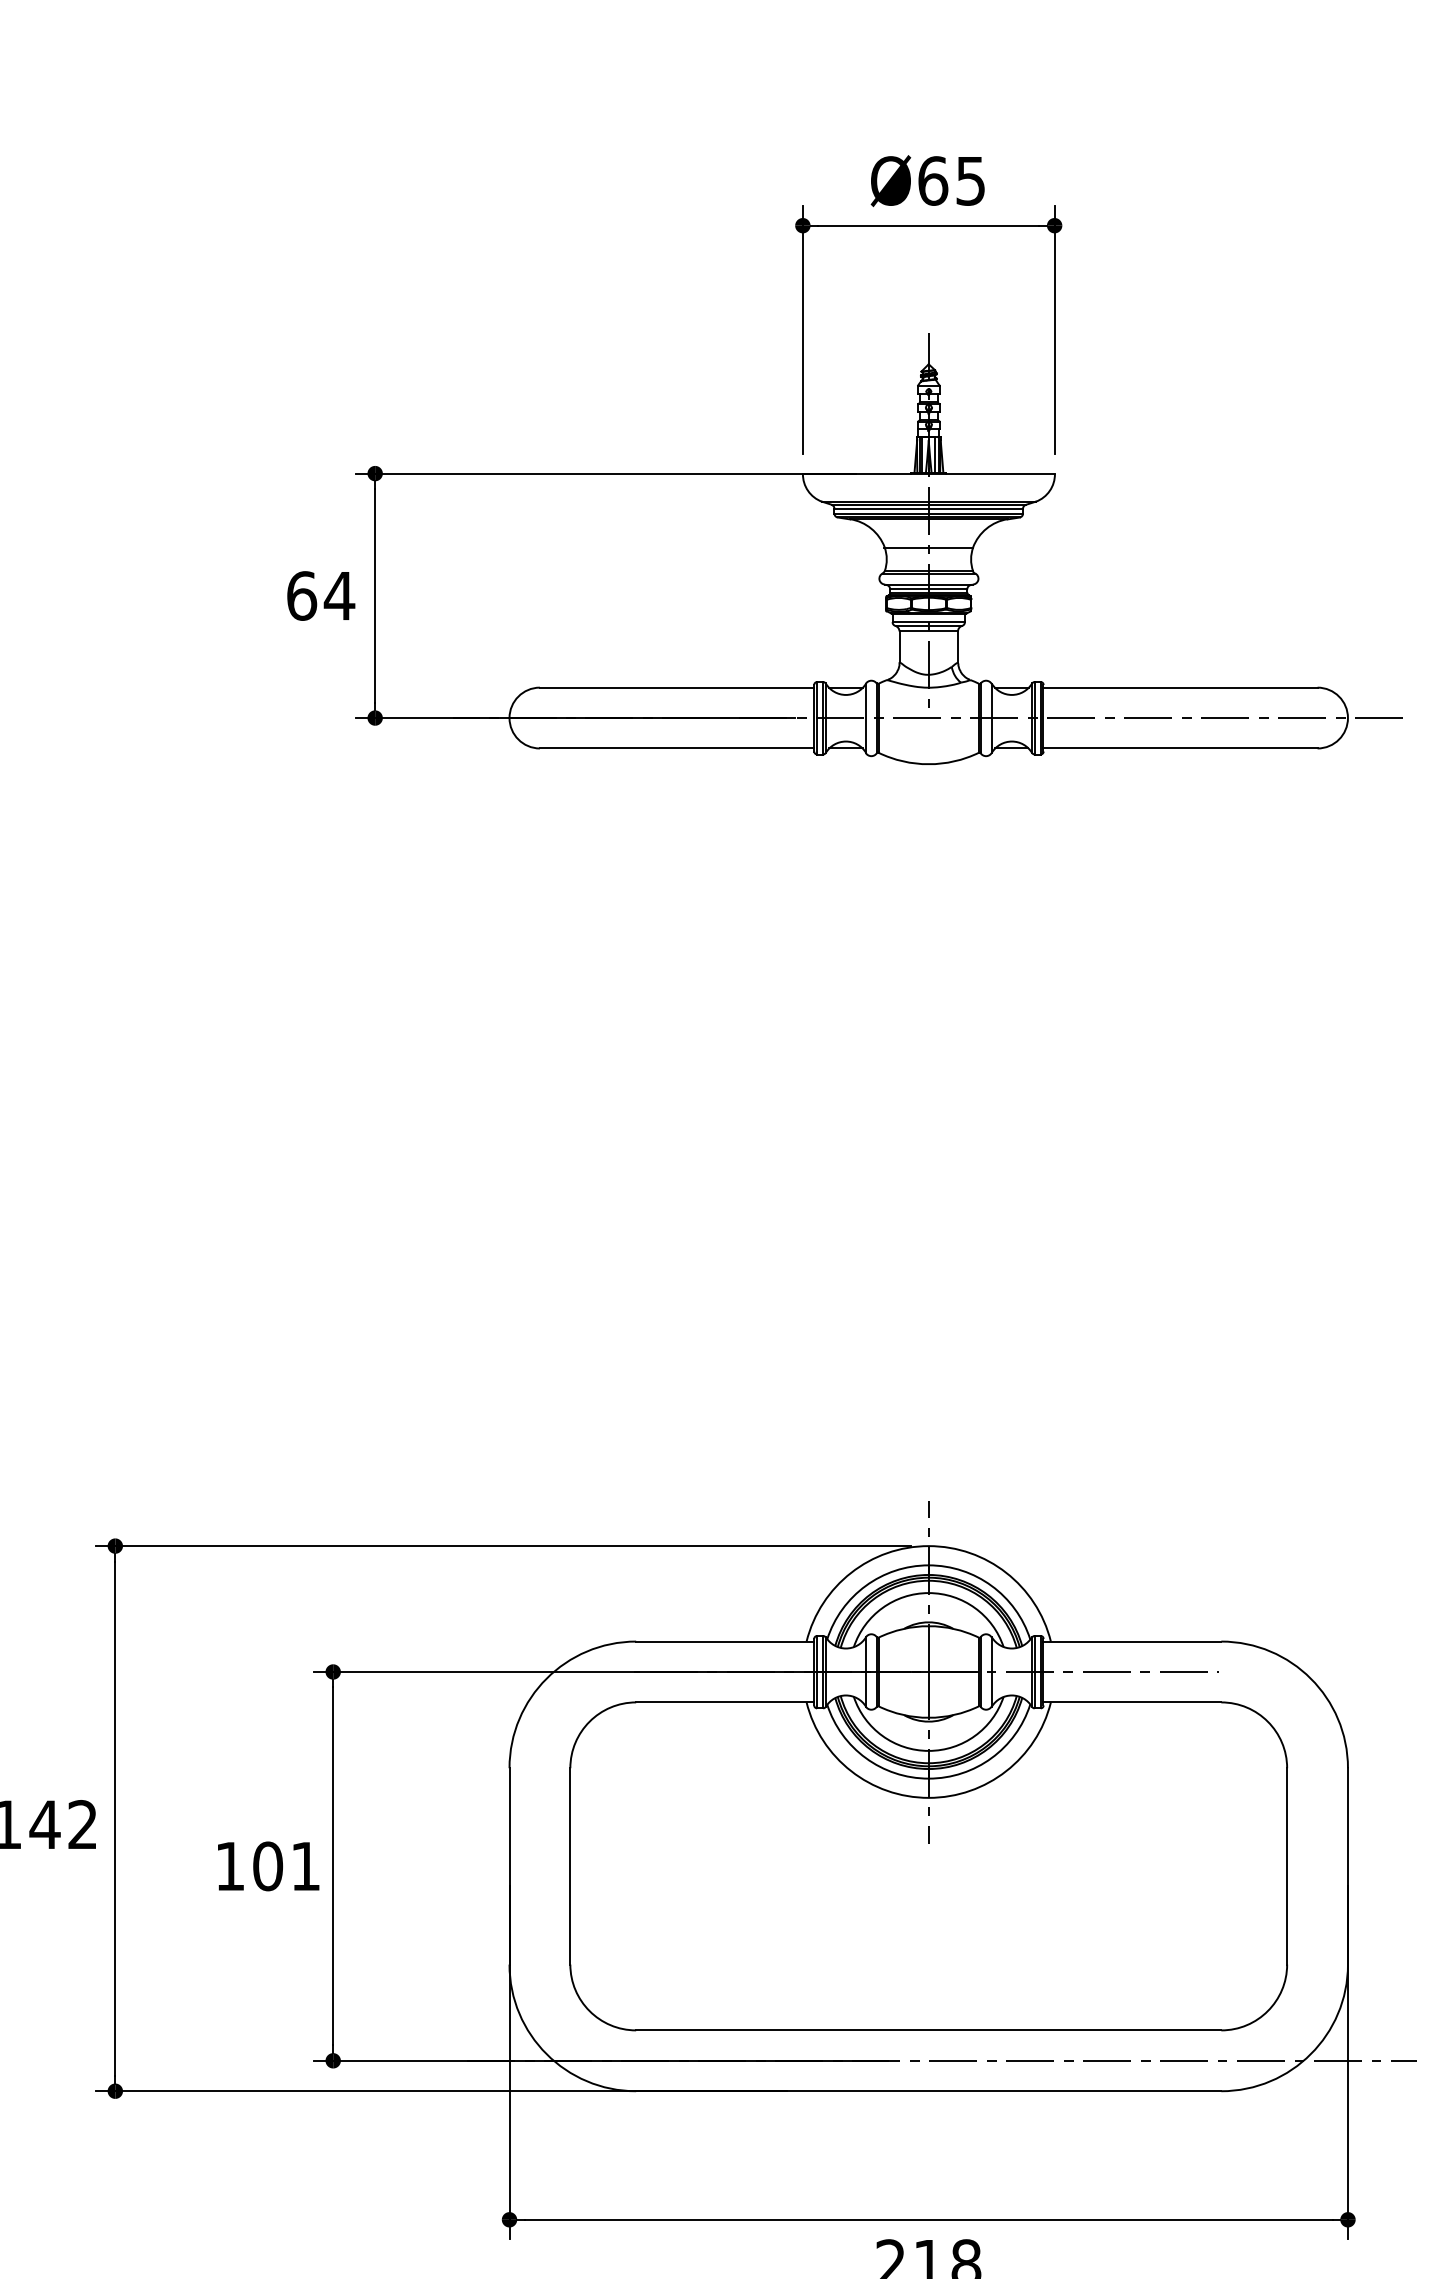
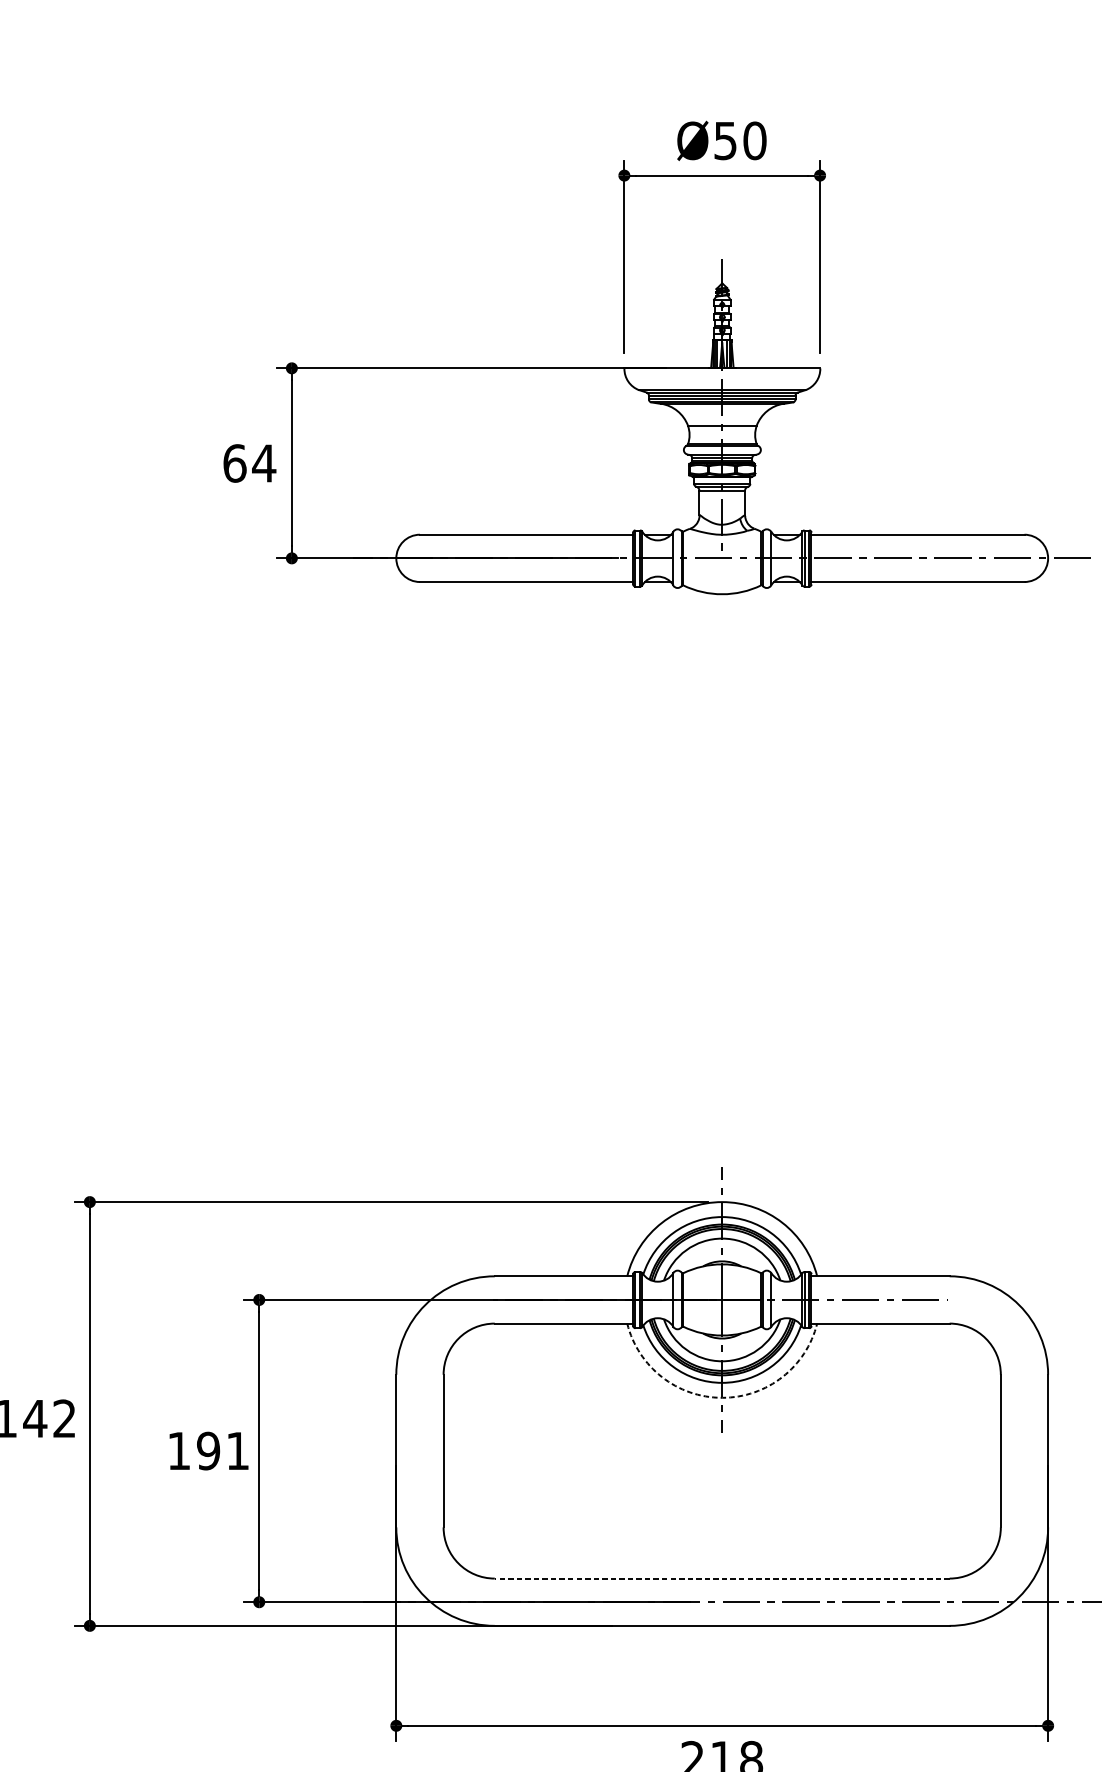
text: (951, 180) -> (739, 140), Ø65 -> Ø50
arc: (928, 1797) -> (722, 1397), solid -> dashed
text: (268, 1866) -> (208, 1451), 101 -> 191
line: (928, 2030) -> (722, 1578), solid -> dashed

